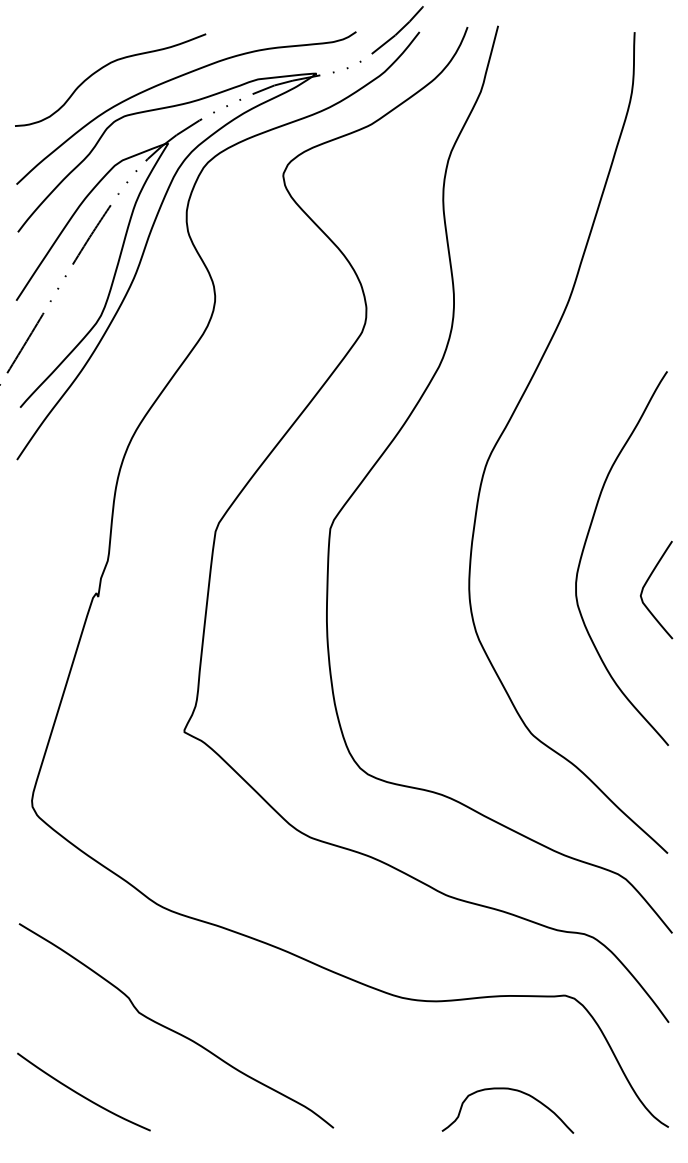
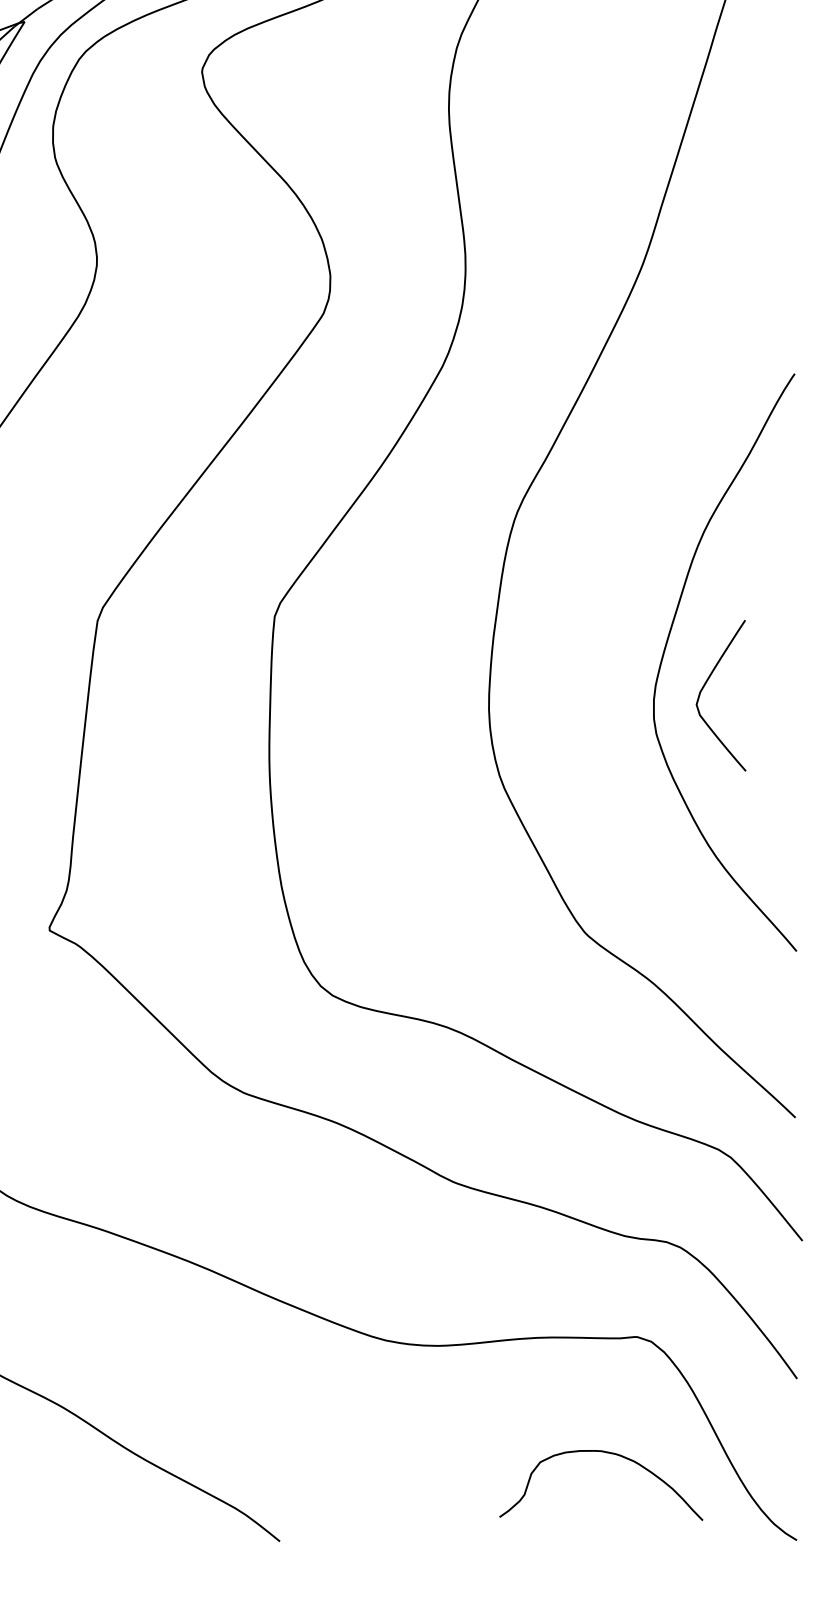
curve: (646, 584) -> (705, 687), moved
curve: (511, 1090) -> (606, 1454), moved

